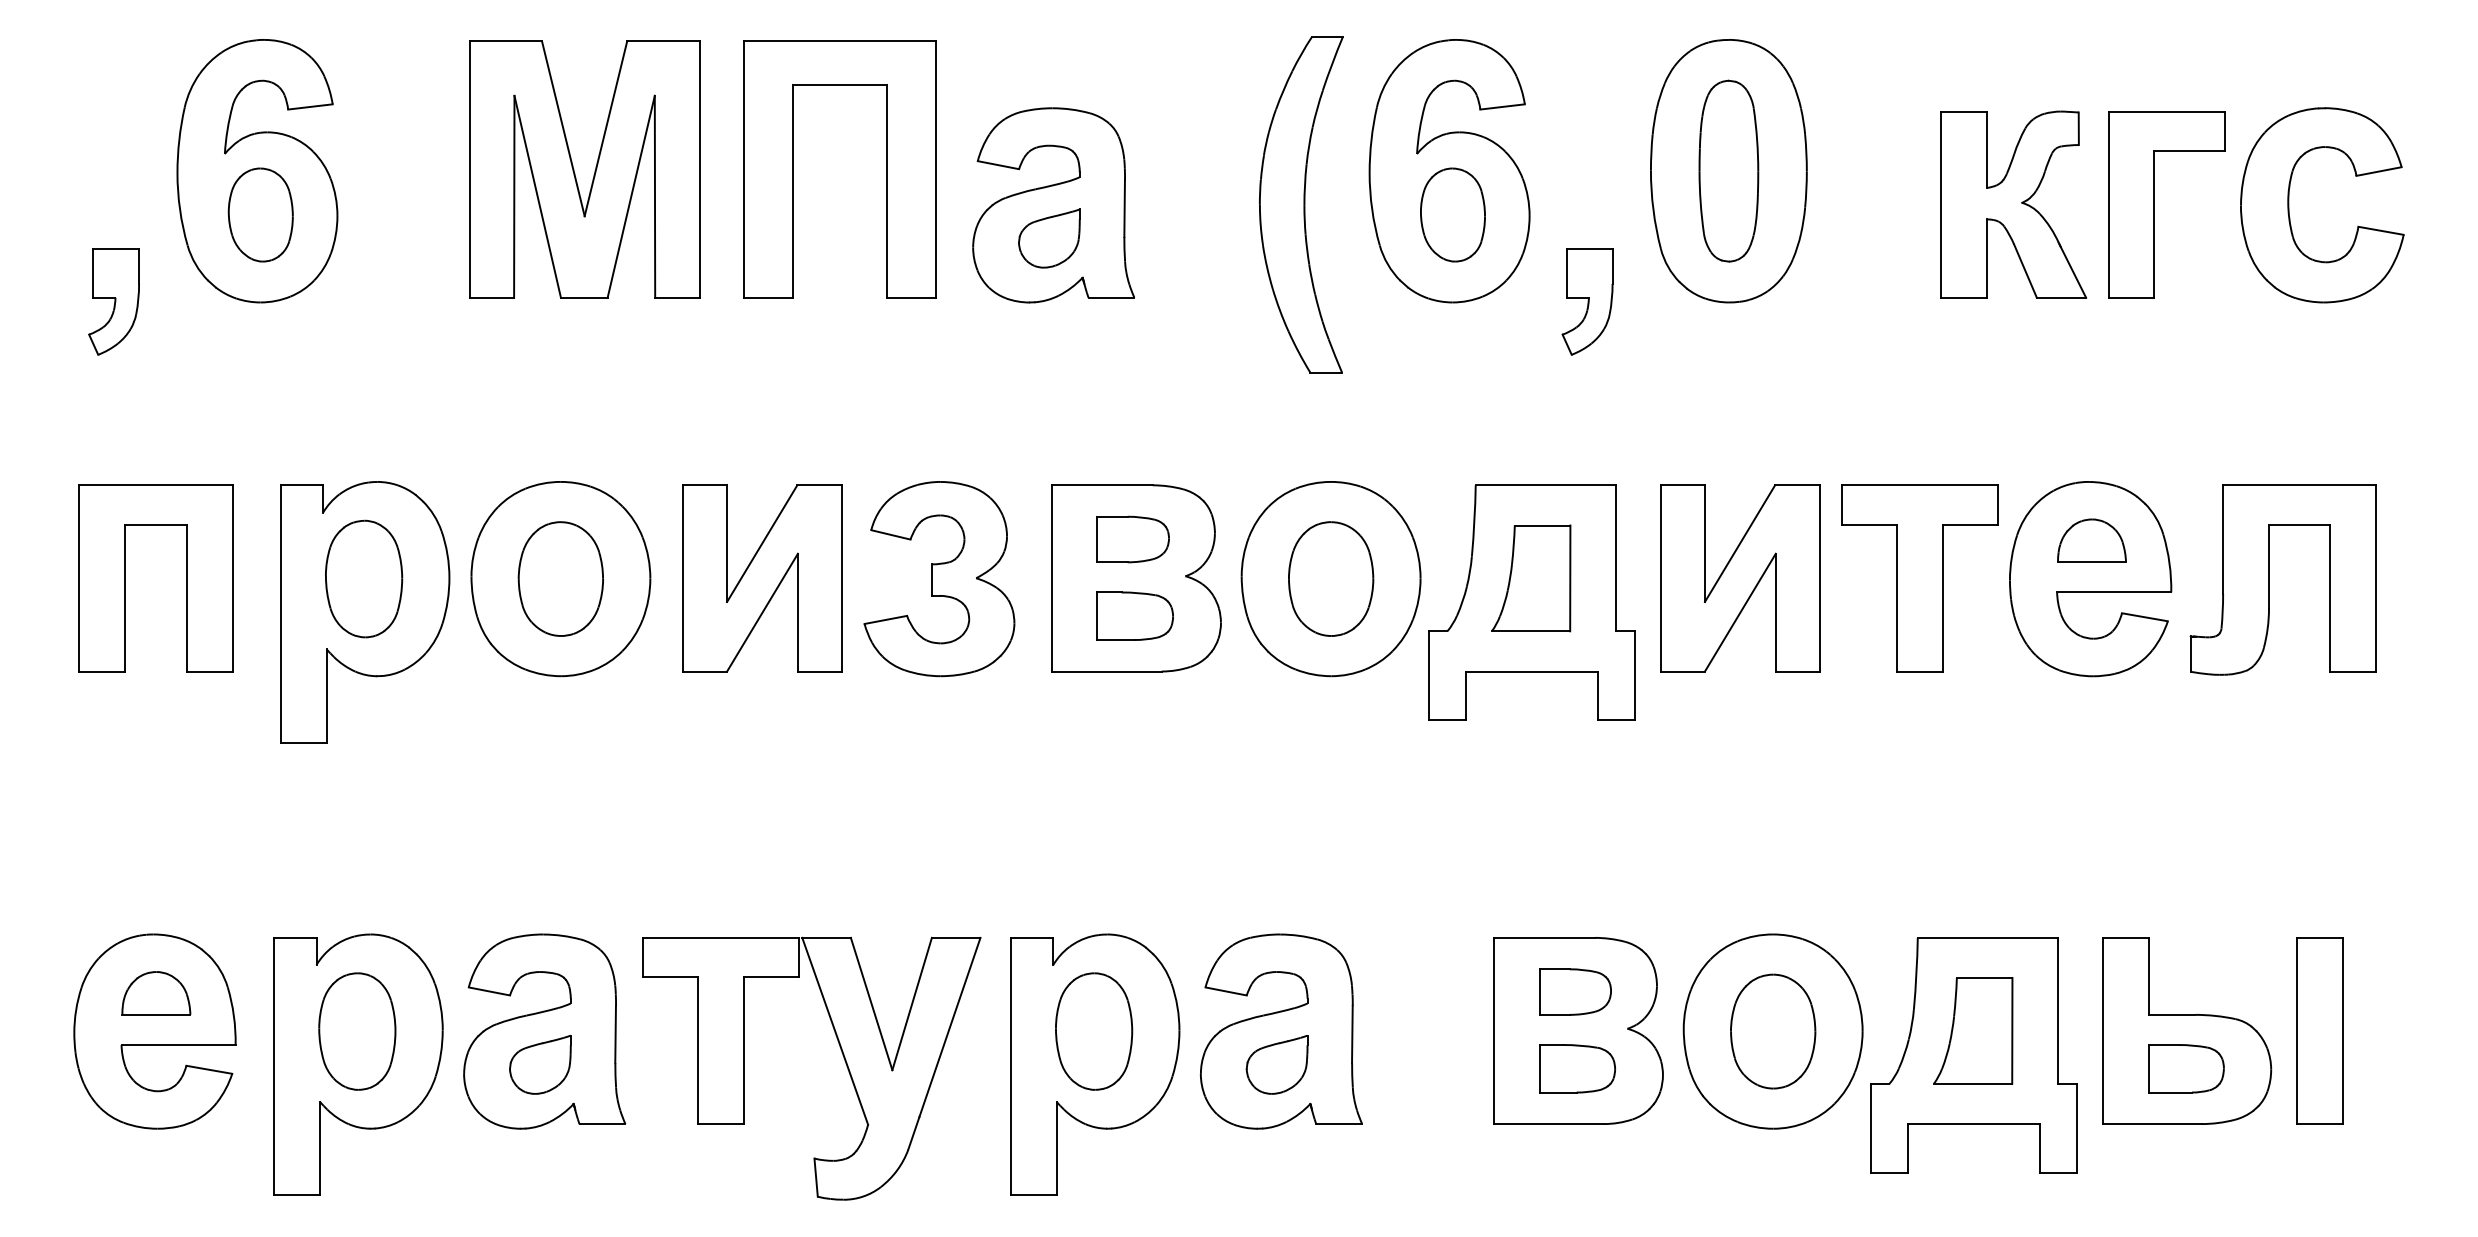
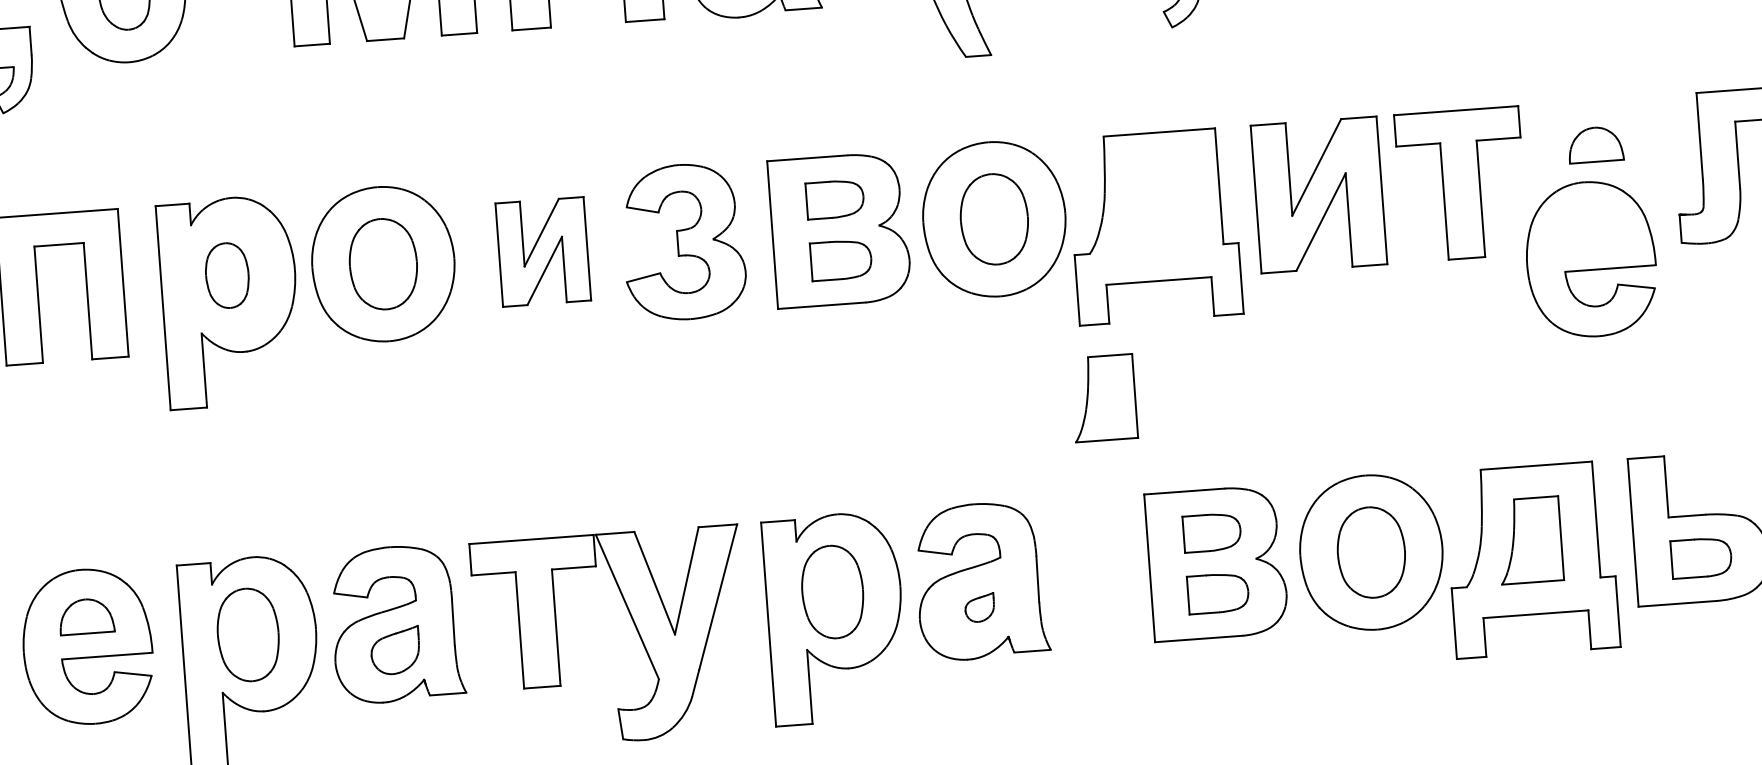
part: (364, 578) -> (227, 275), size x0.7
part: (762, 578) -> (543, 252), size x0.7
part: (1531, 578) -> (1104, 398), moved
part: (2090, 579) -> (1591, 259), moved
part: (1276, 1064) -> (979, 607), size x0.6

